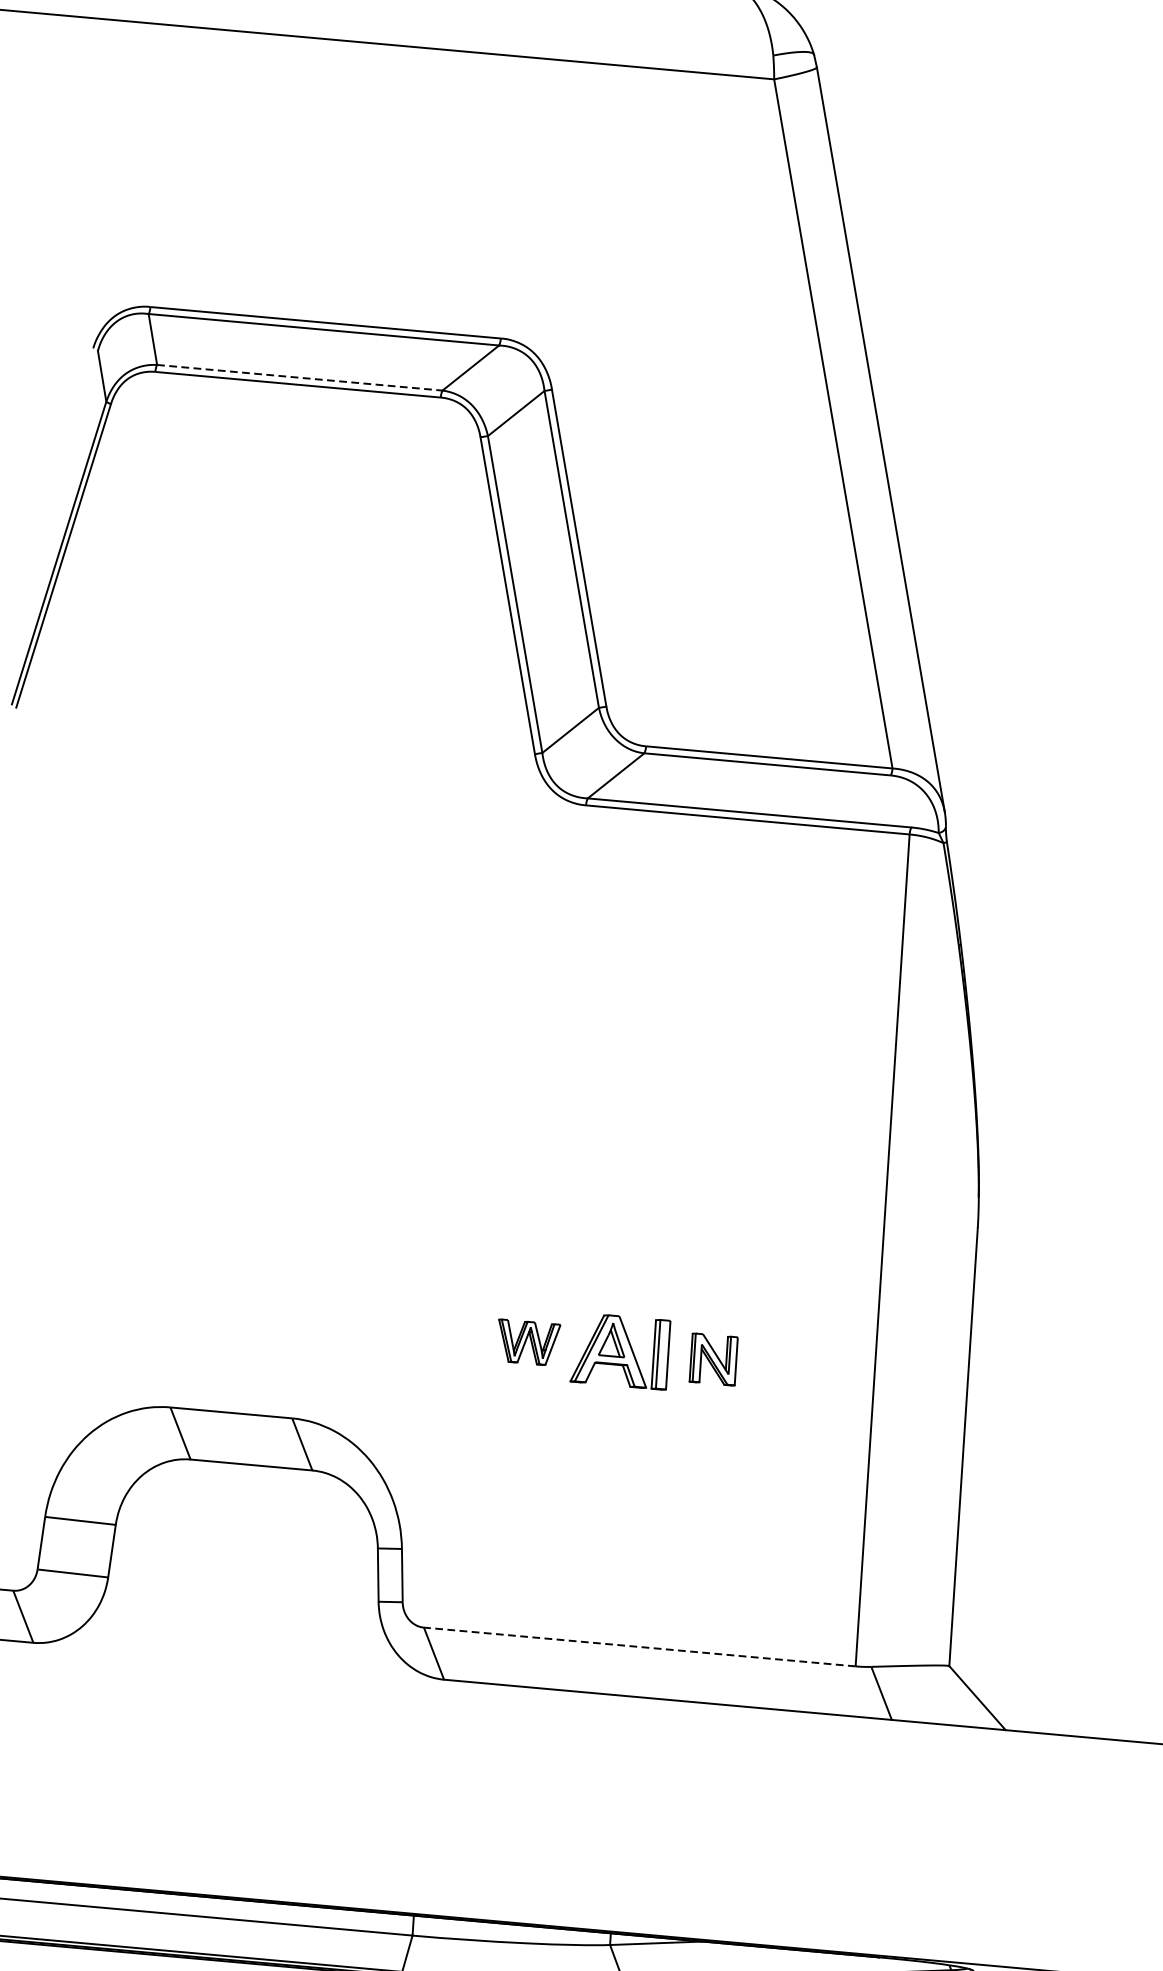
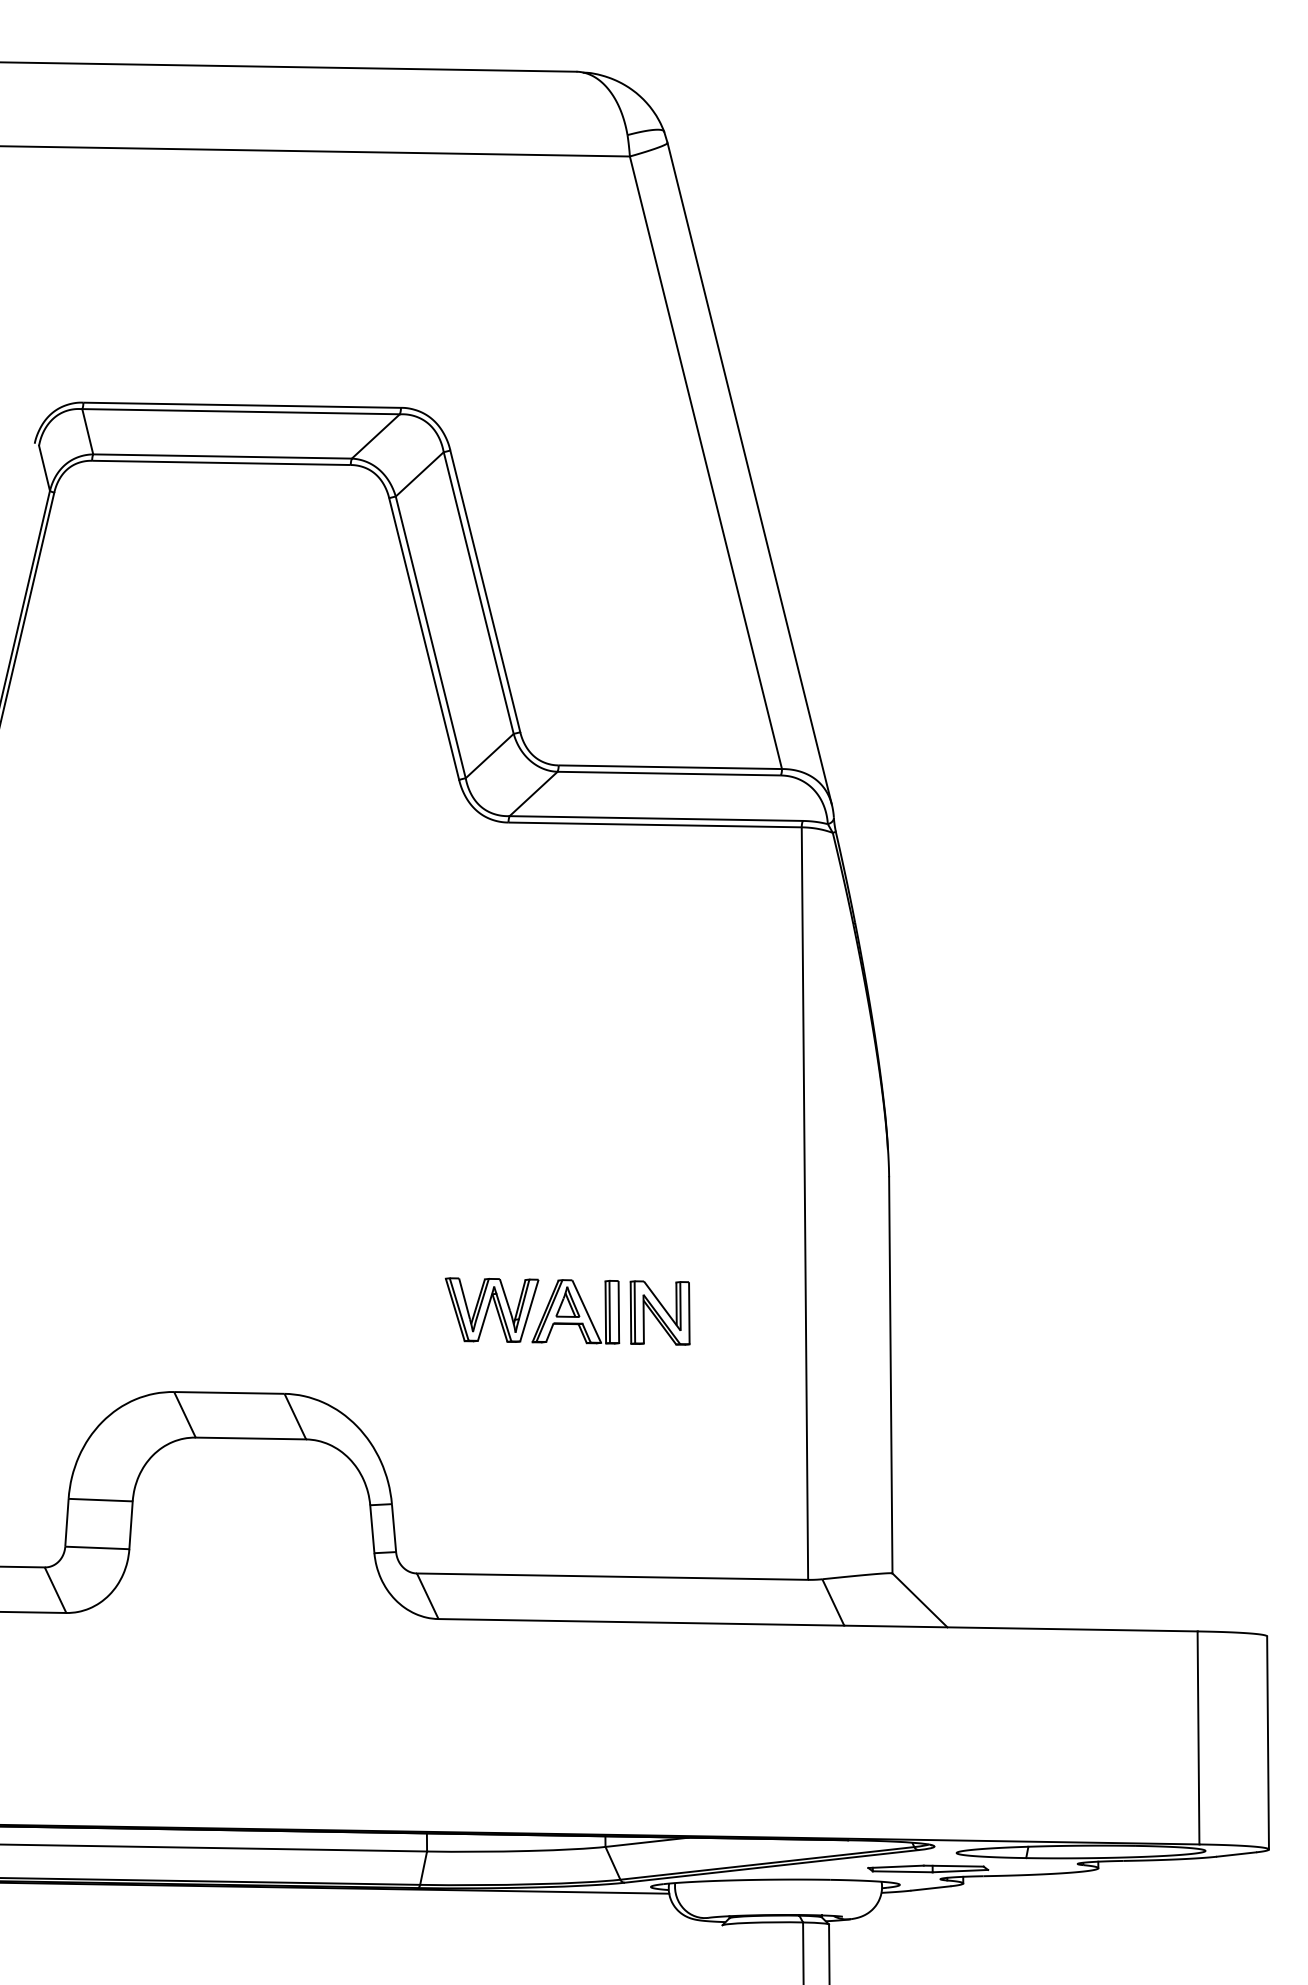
line: (300, 377) -> (223, 456), dashed -> solid
part: (527, 1342) -> (491, 1309), size x1.67
part: (713, 1358) -> (659, 1312), size x1.43
line: (639, 1646) -> (612, 1576), dashed -> solid

